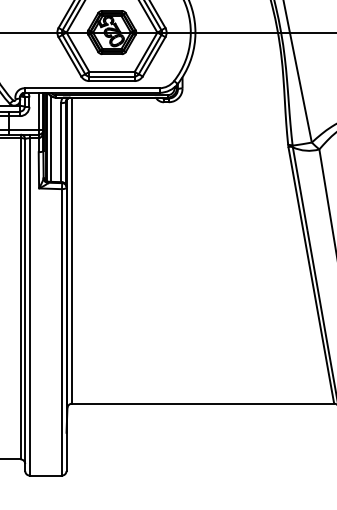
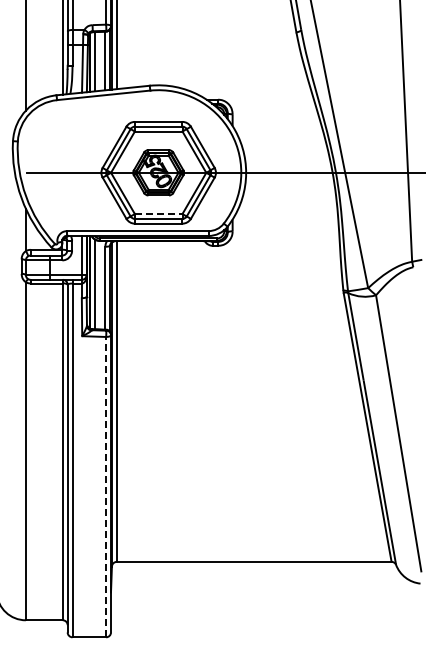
line: (111, 72) -> (158, 214), solid -> dashed
line: (62, 331) -> (106, 486), solid -> dashed

